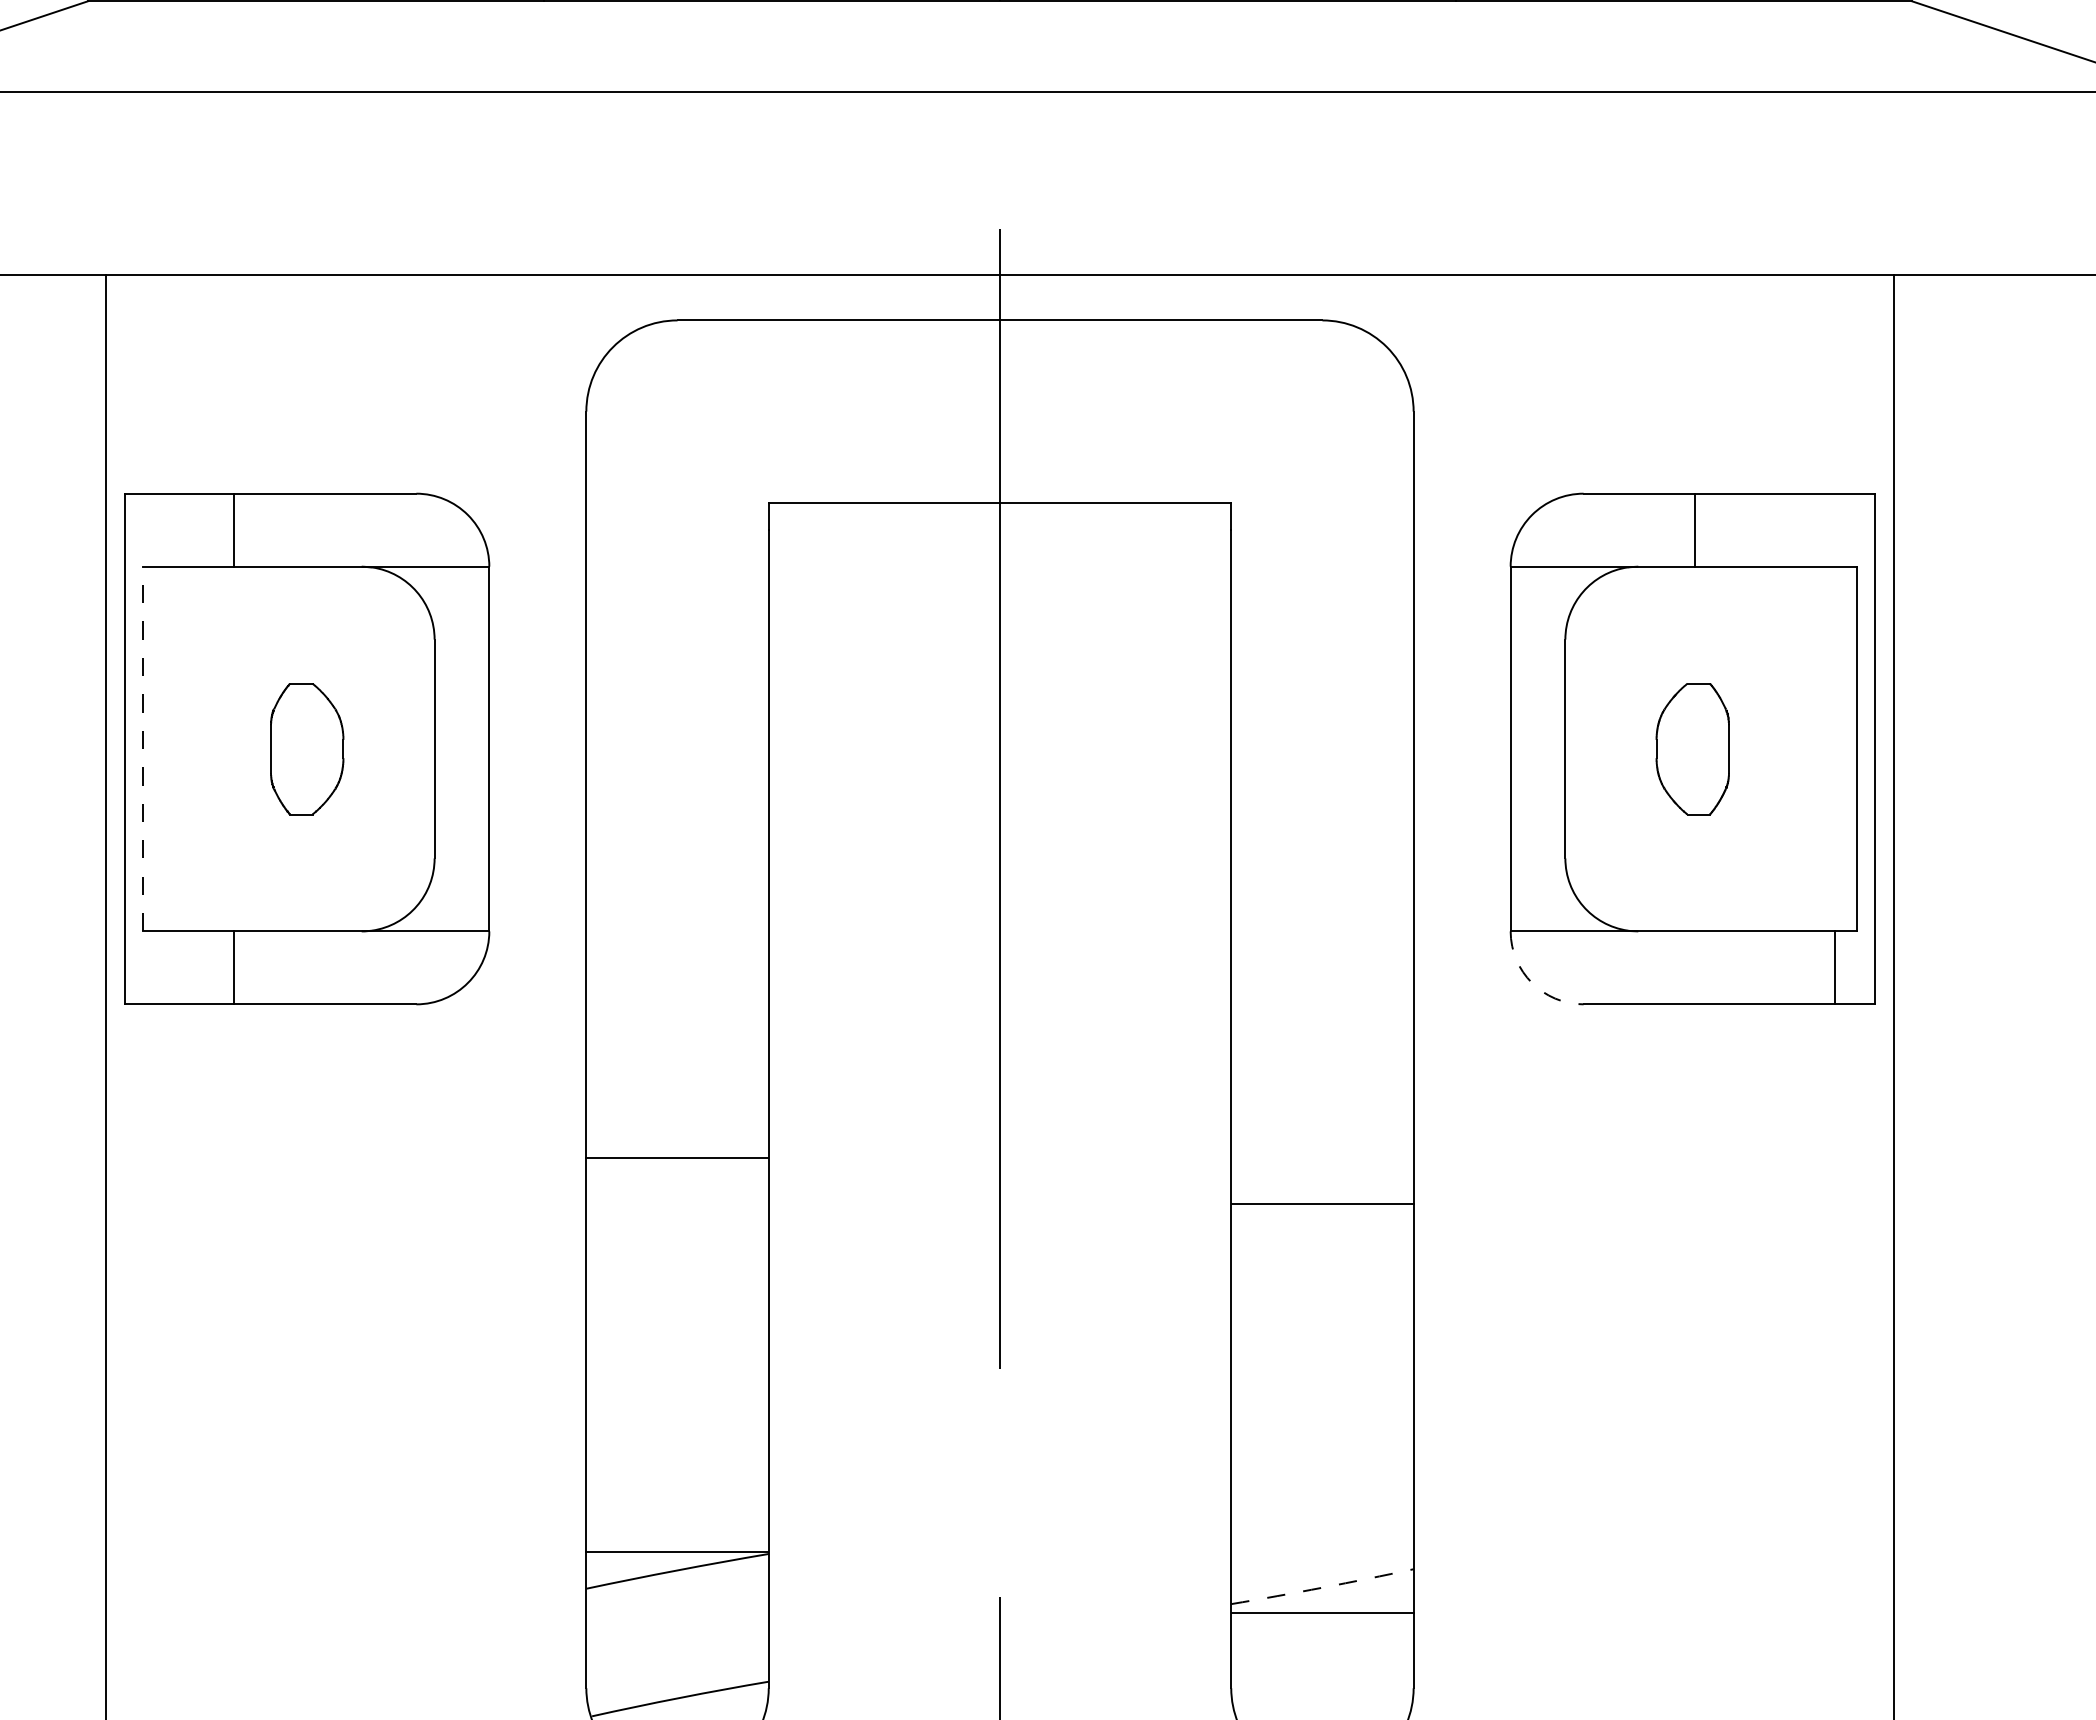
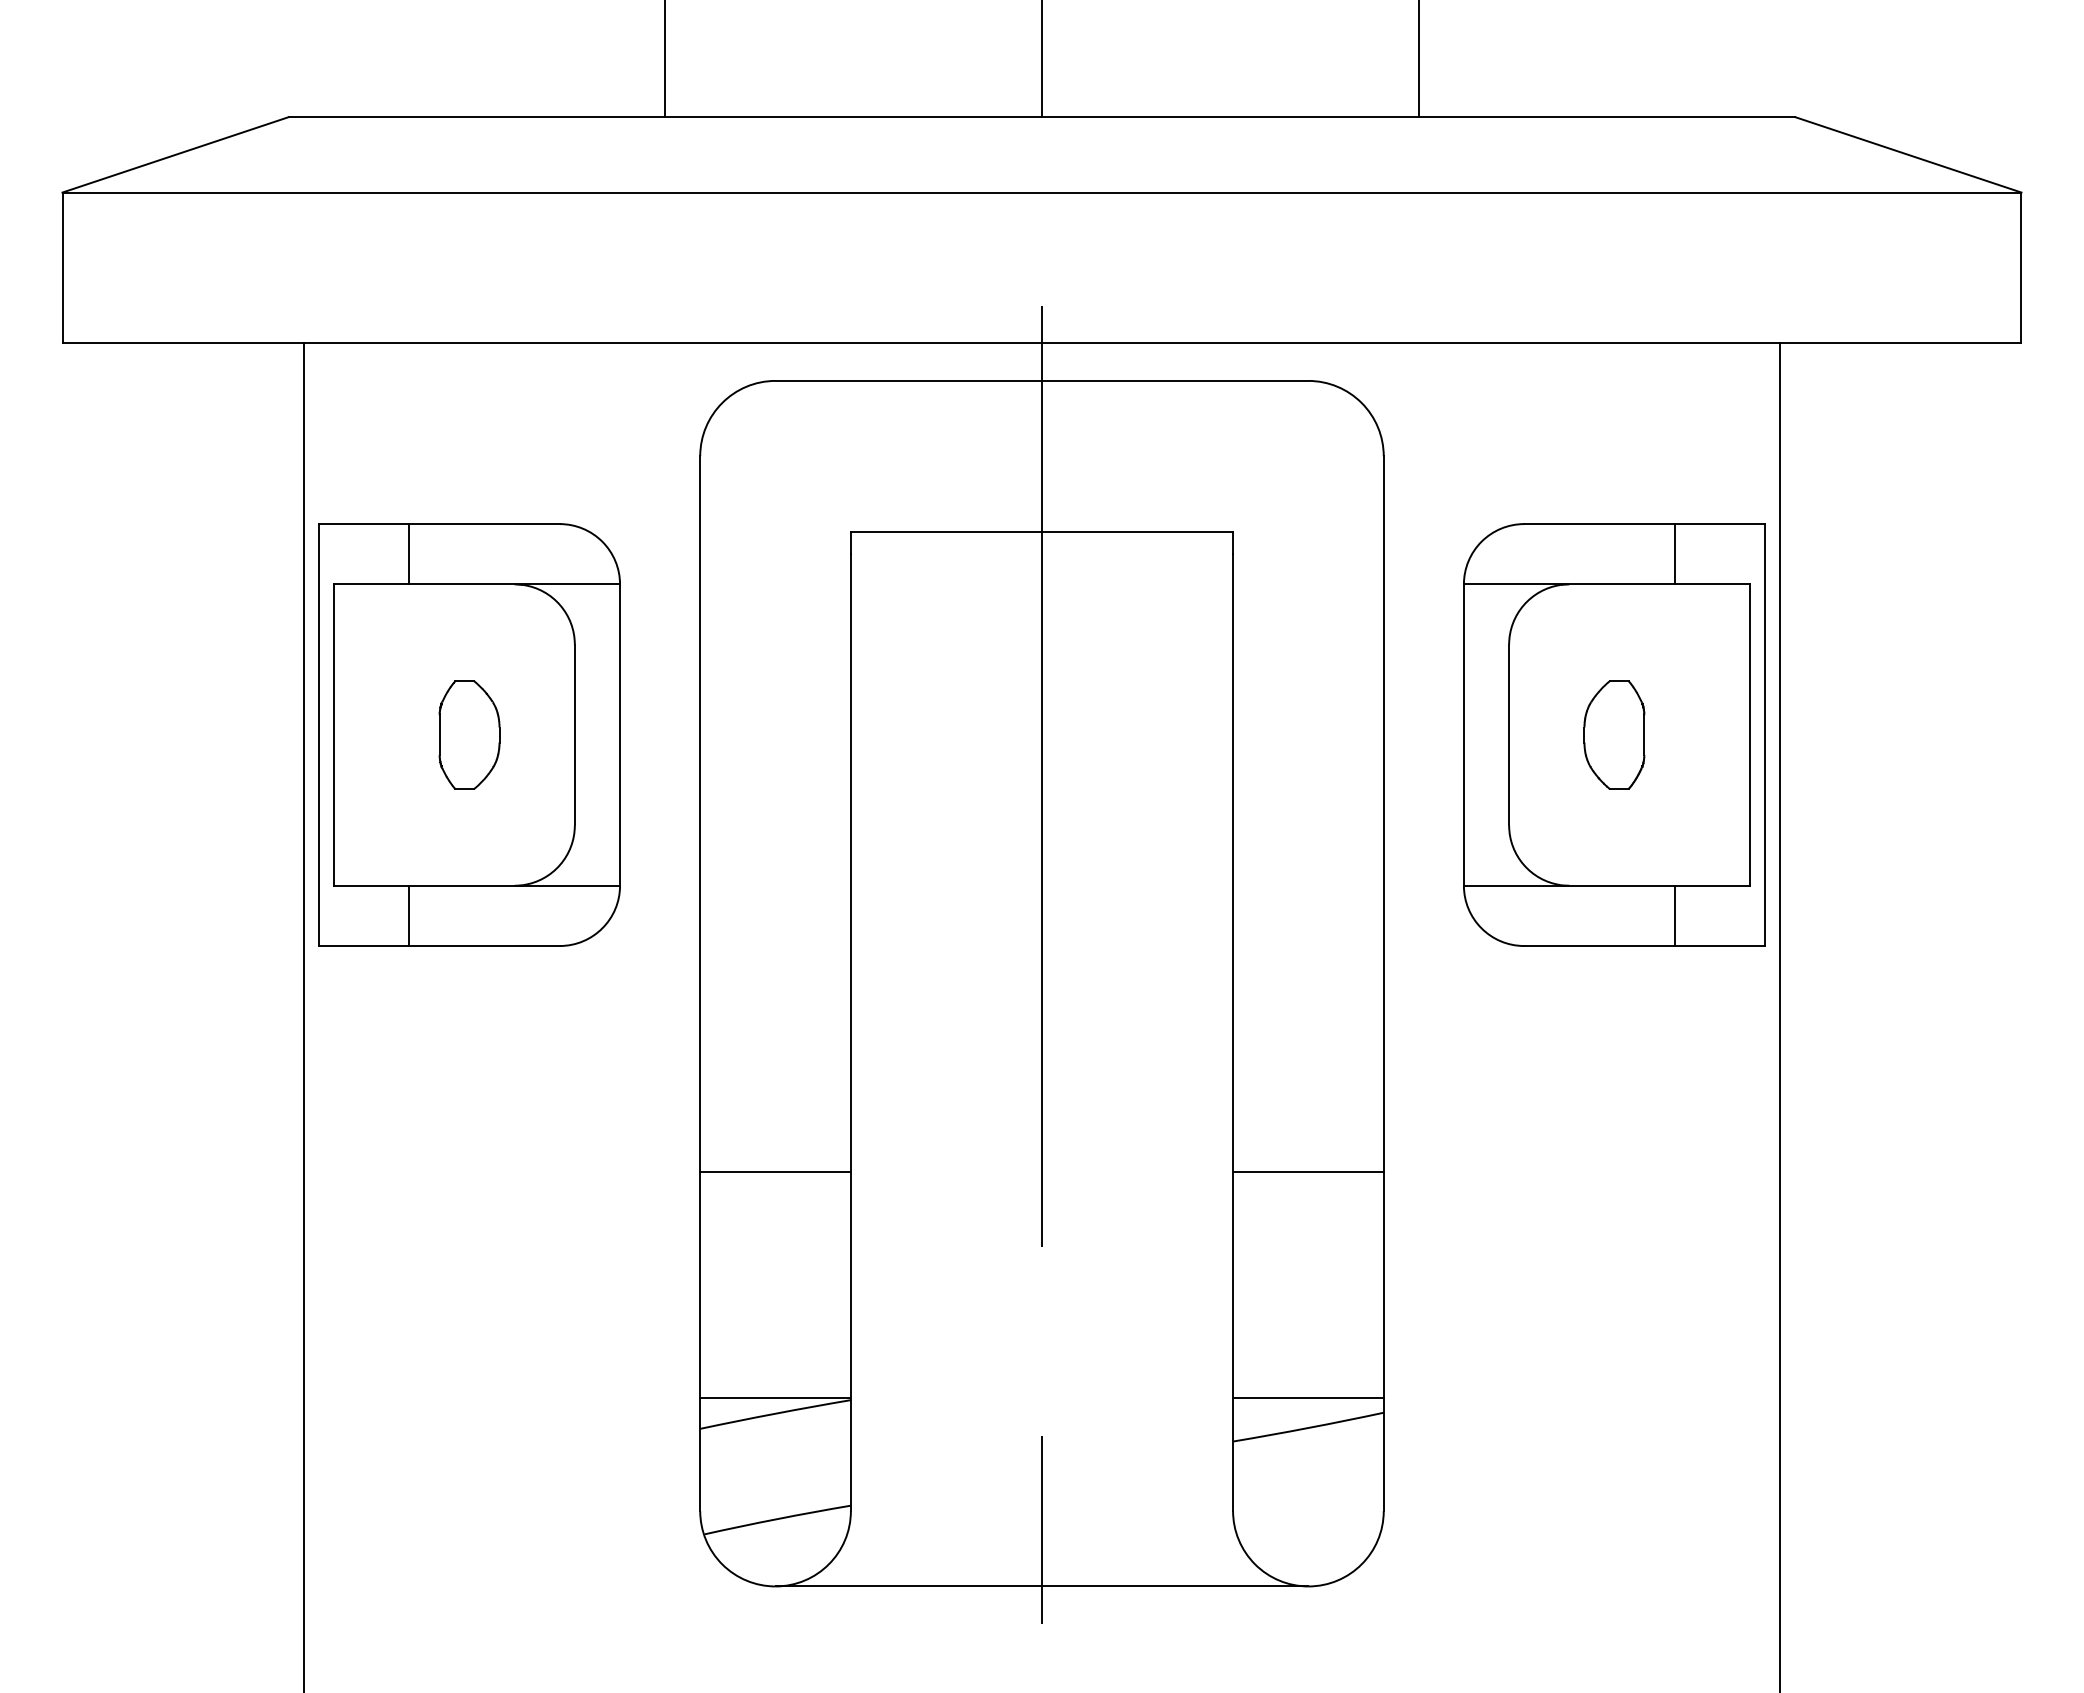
line: (1694, 530) -> (1674, 554), moved
line: (143, 749) -> (334, 735), dashed -> solid
line: (1834, 967) -> (1674, 915), moved
arc: (1531, 983) -> (1481, 928), dashed -> solid
line: (677, 1158) -> (775, 1172), moved
line: (1322, 1204) -> (1308, 1172), moved
arc: (1322, 1587) -> (1308, 1427), dashed -> solid
line: (1322, 1613) -> (1308, 1398), moved

